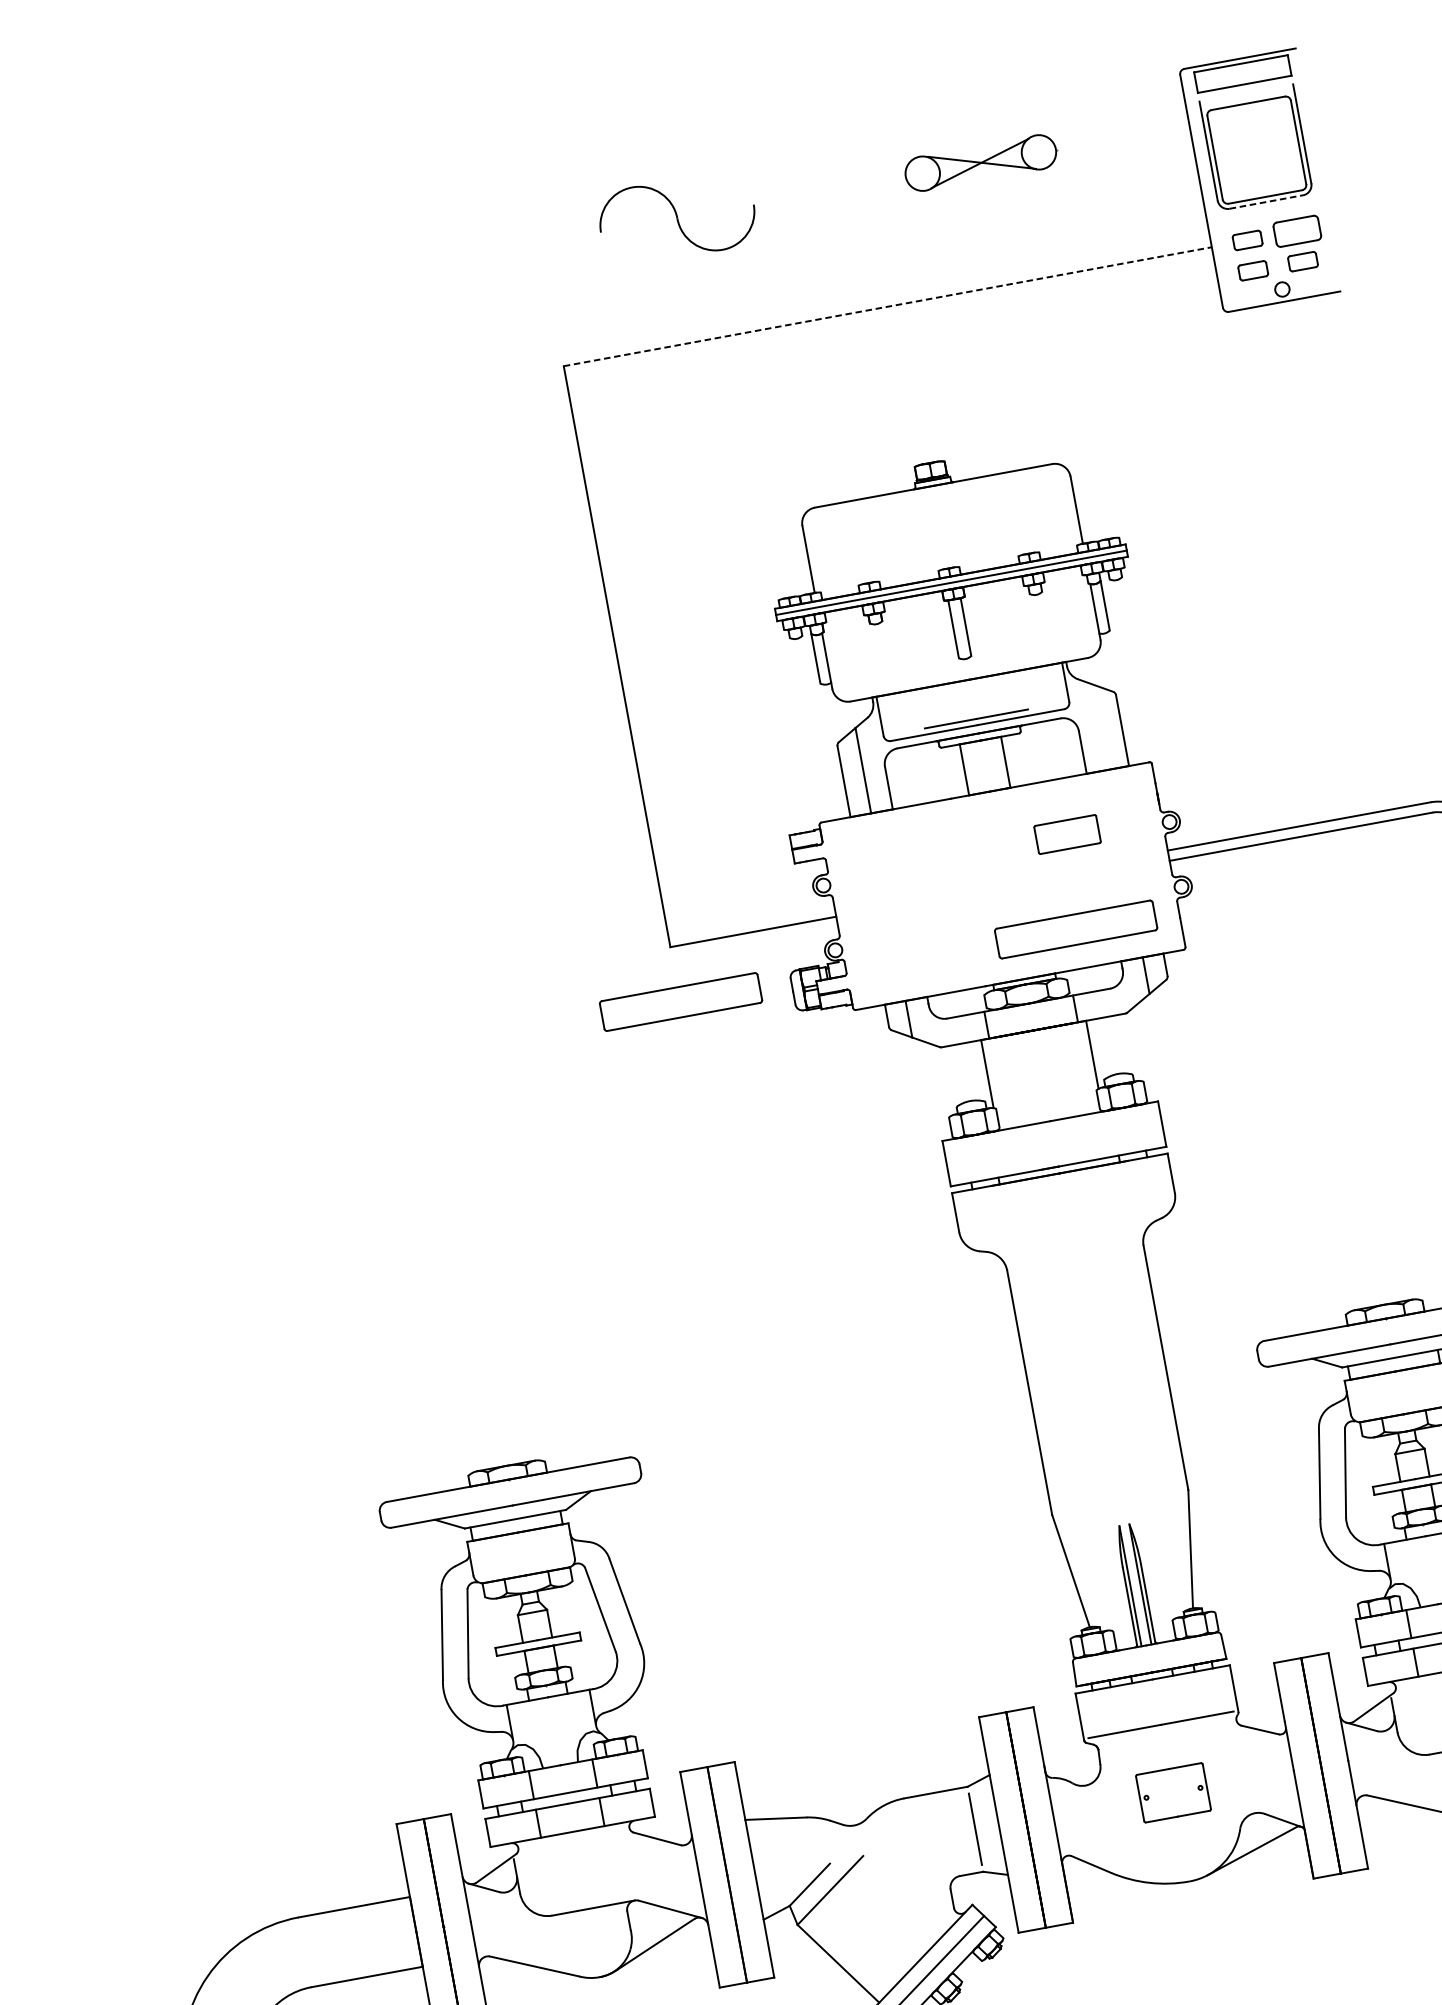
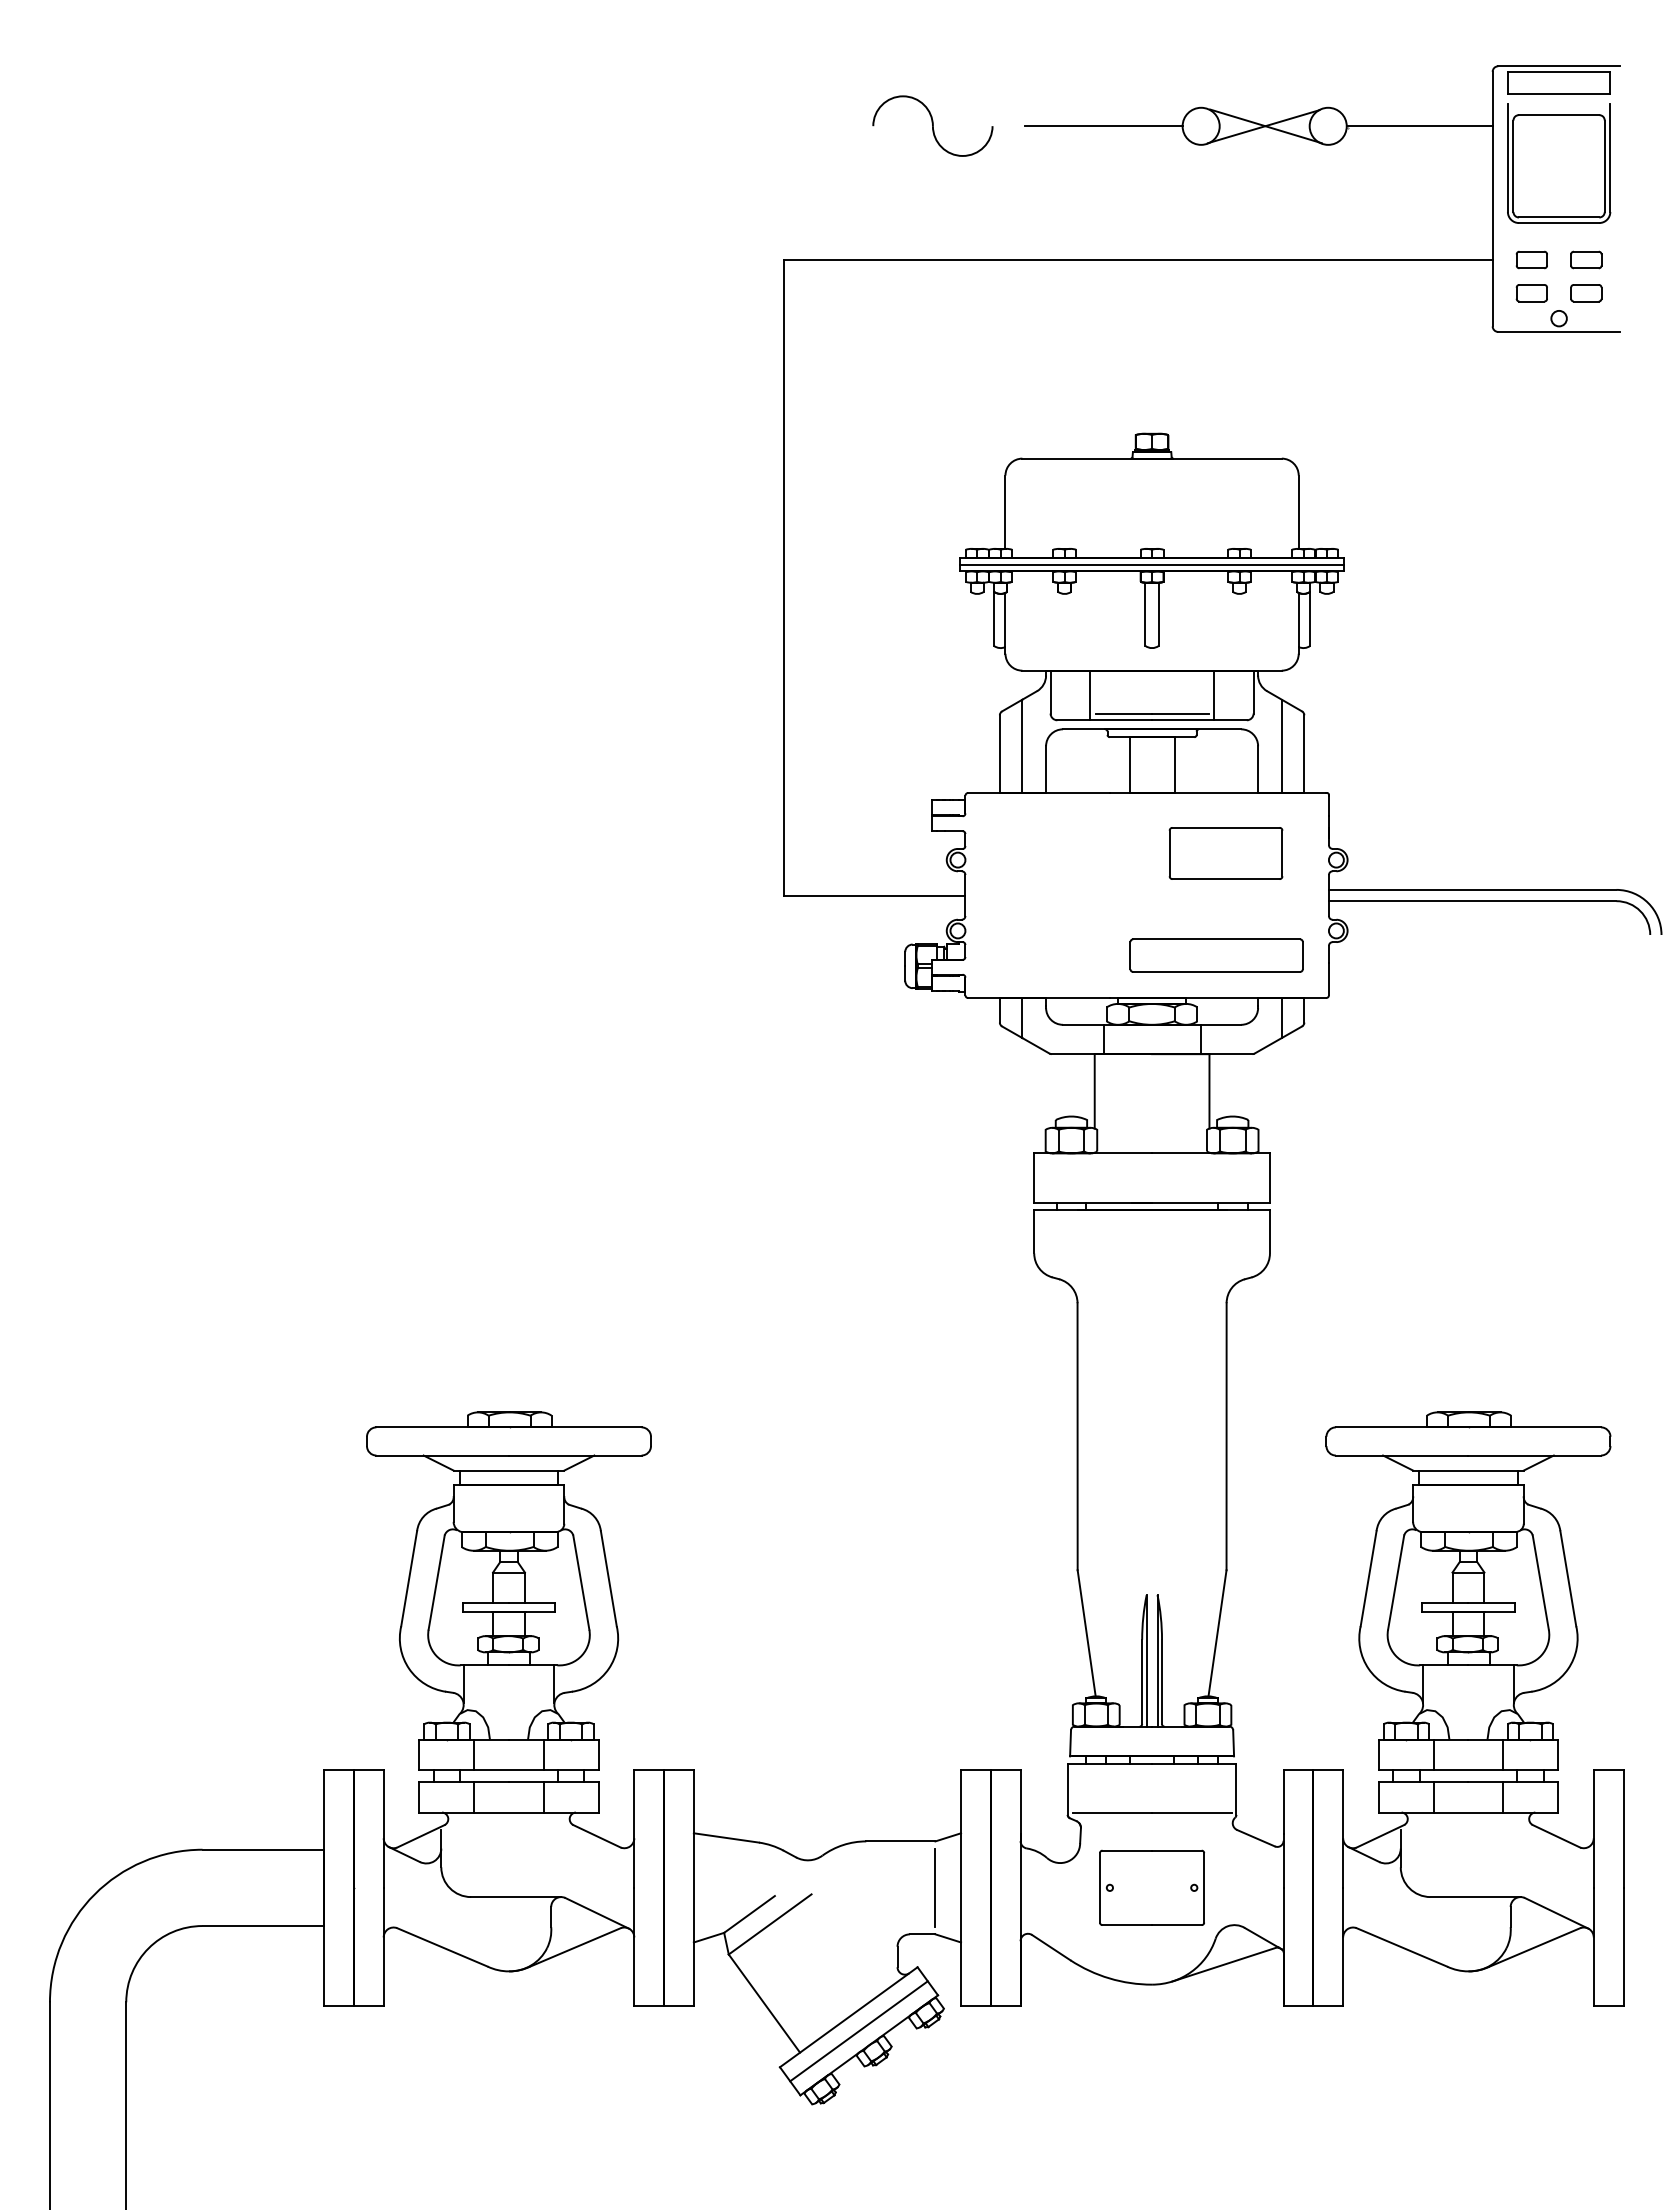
line: (1122, 137) -> (1419, 126), added
line: (833, 190) -> (1103, 126), added
line: (1266, 202) -> (1559, 223), dashed -> solid
part: (676, 218) -> (932, 125), size x0.71
part: (1297, 230) -> (1586, 259), size x0.62
line: (887, 306) -> (1138, 260), dashed -> solid
line: (1030, 691) -> (1214, 695), added
line: (917, 712) -> (1090, 695), added
line: (1100, 726) -> (1281, 745), added
part: (1067, 834) -> (1225, 853), size x1.67
part: (680, 1001) -> (784, 955), removed
part: (1172, 1792) -> (1151, 1887), size x1.43

